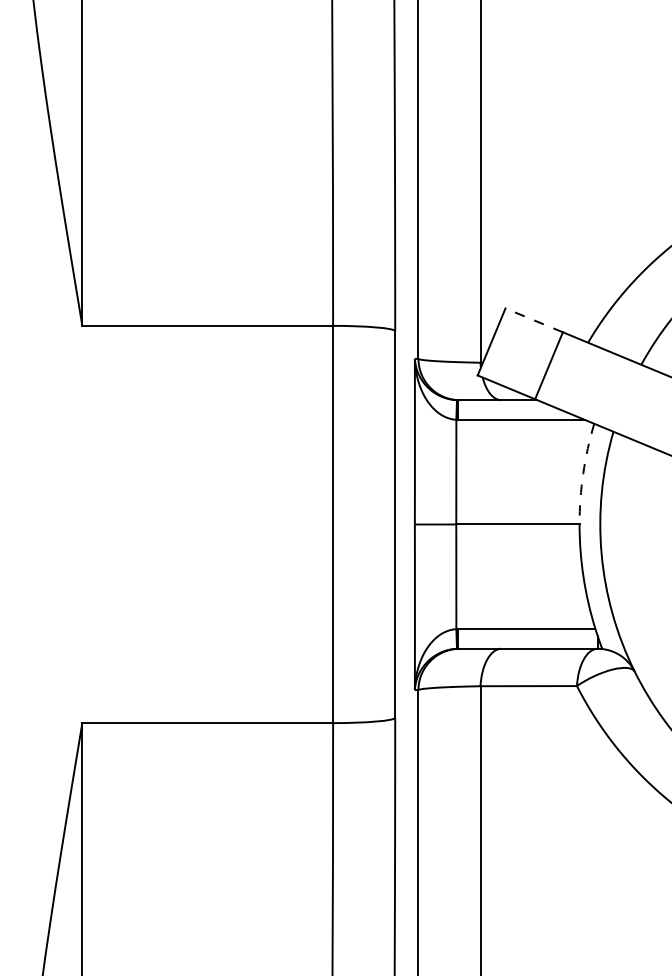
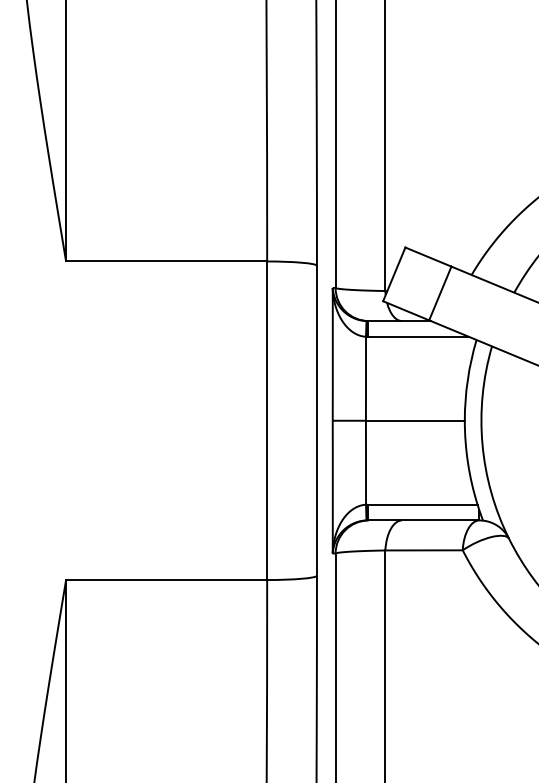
line: (533, 320) -> (427, 257), dashed -> solid
arc: (583, 473) -> (467, 379), dashed -> solid

